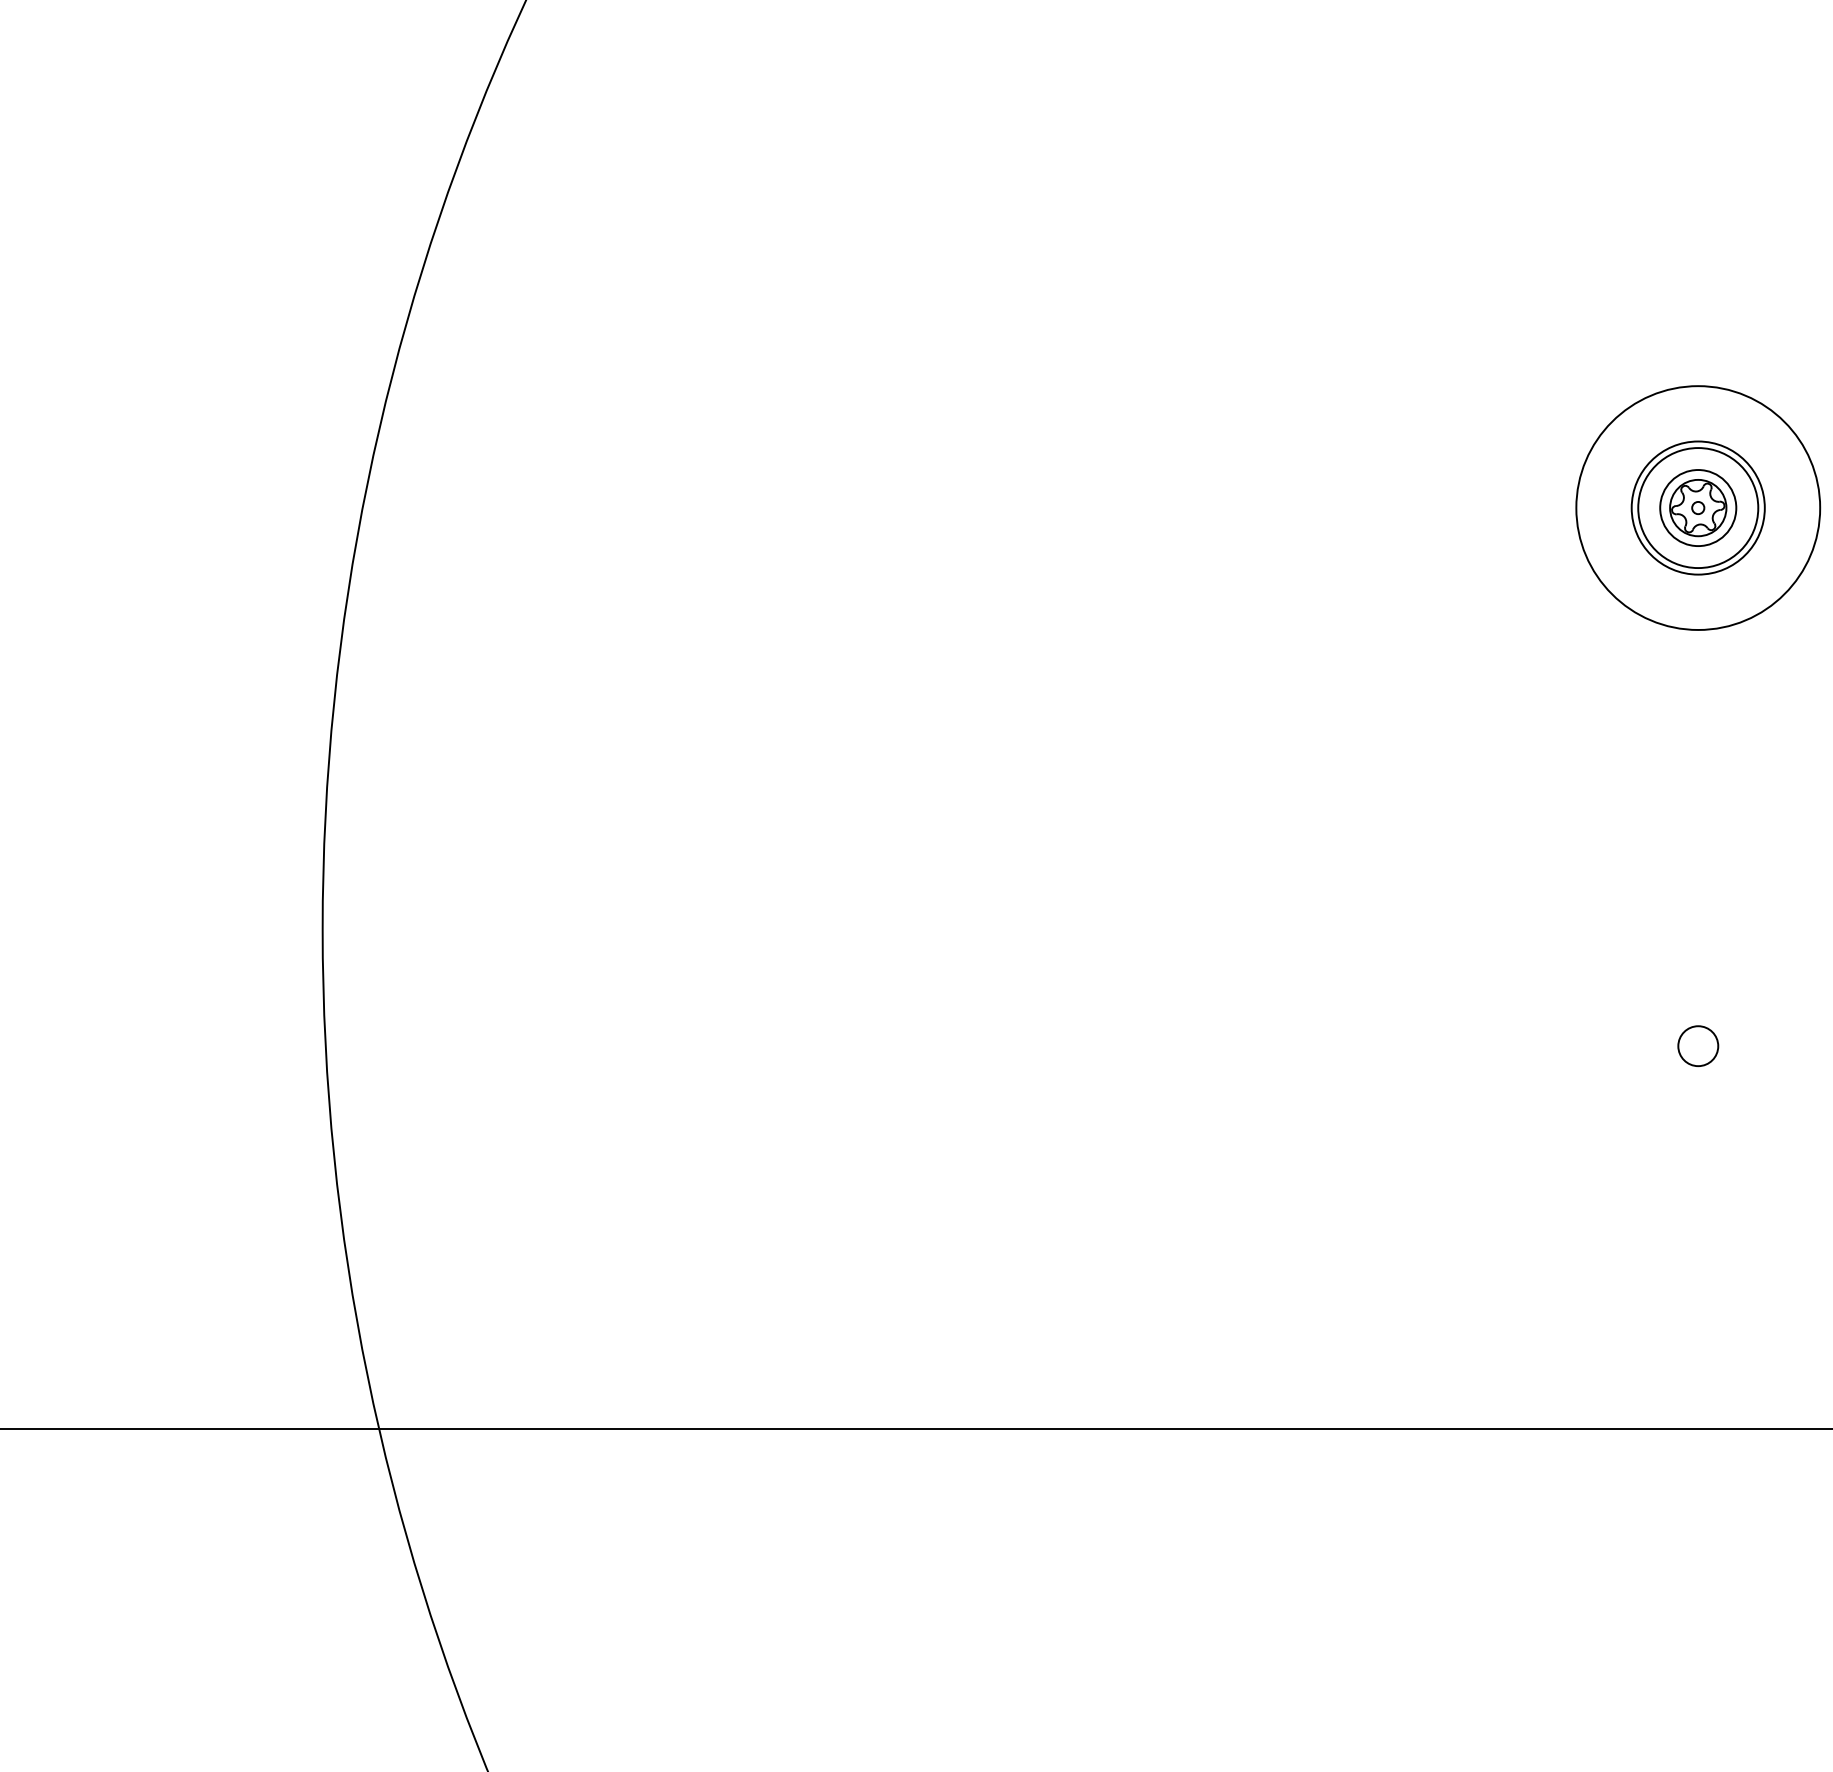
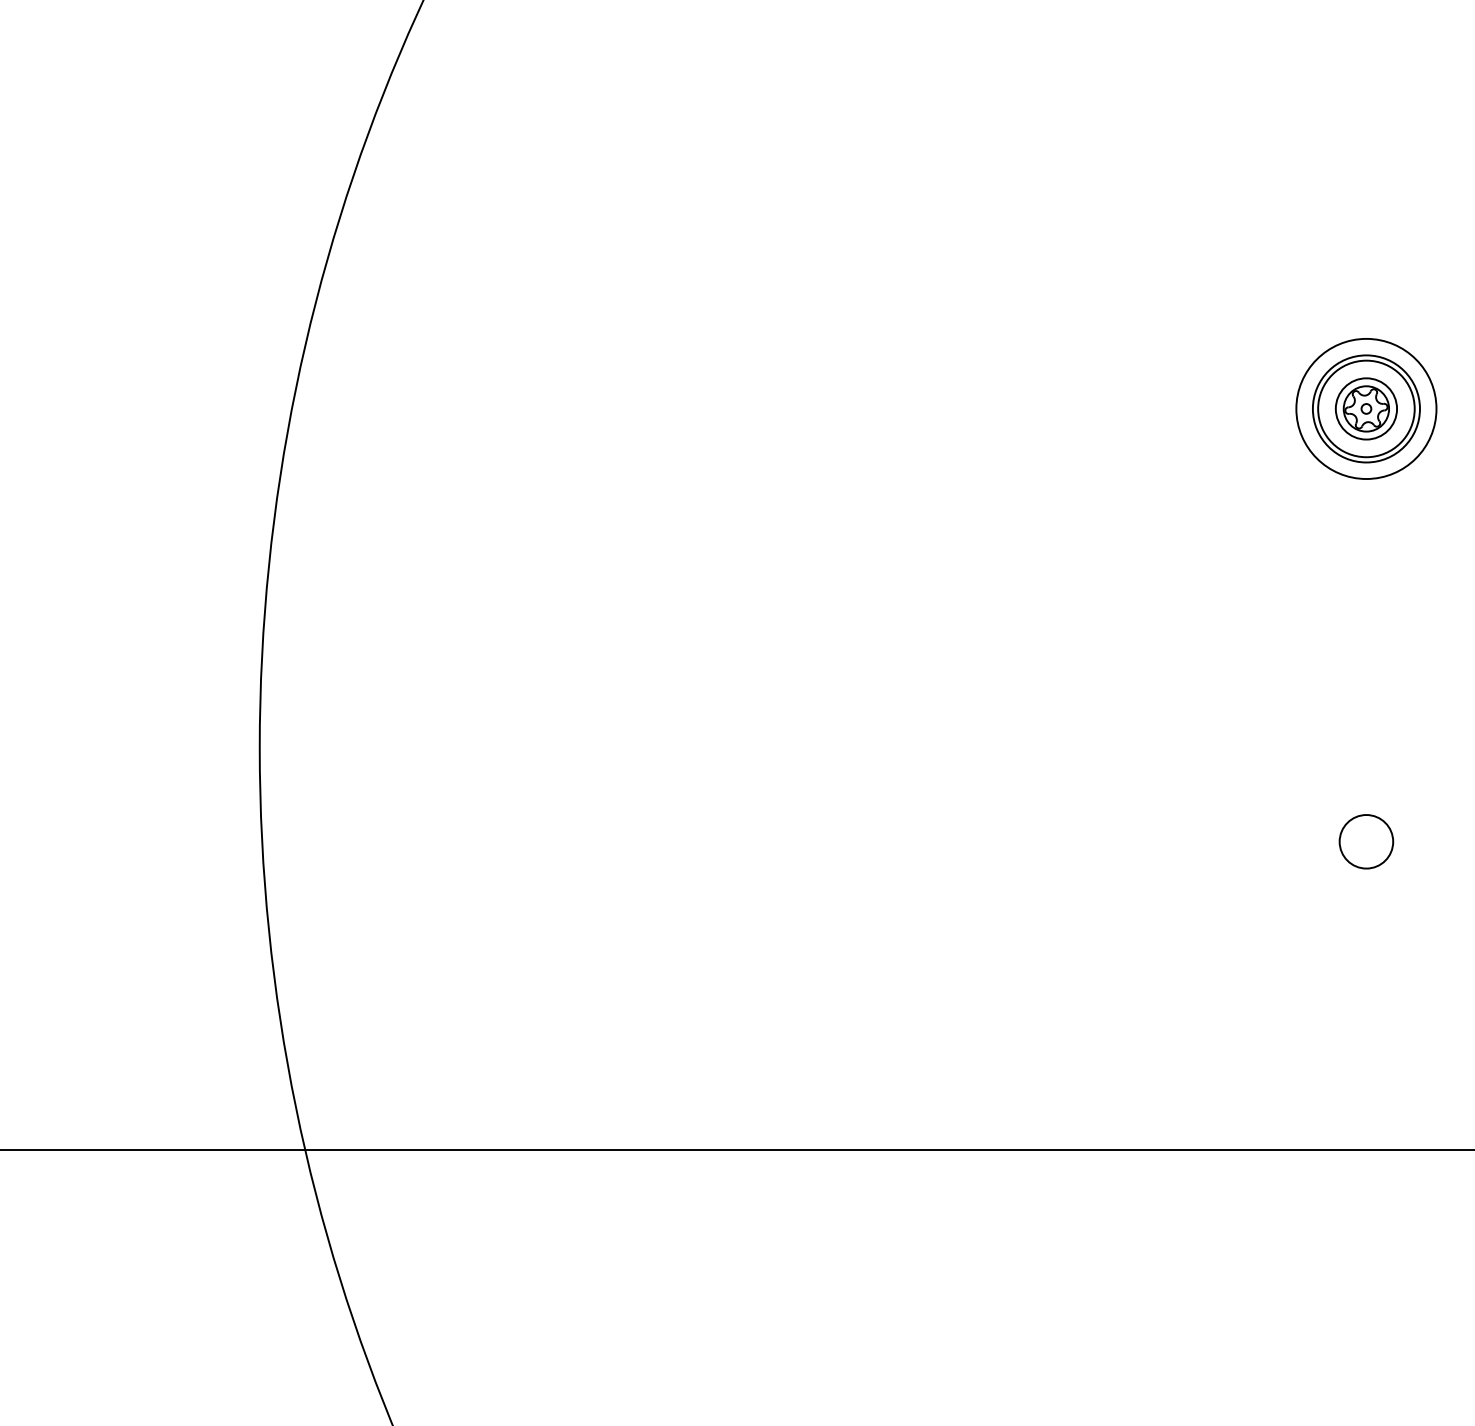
circle: (1698, 507) -> (1366, 408), size x0.71
circle: (1698, 1045) -> (1366, 841), size x1.67

